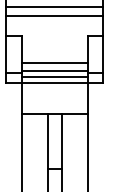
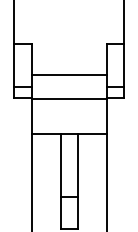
line: (54, 6) -> (68, 10), removed
line: (54, 16) -> (68, 21), removed
line: (54, 70) -> (69, 84), removed
line: (54, 77) -> (69, 91), removed

